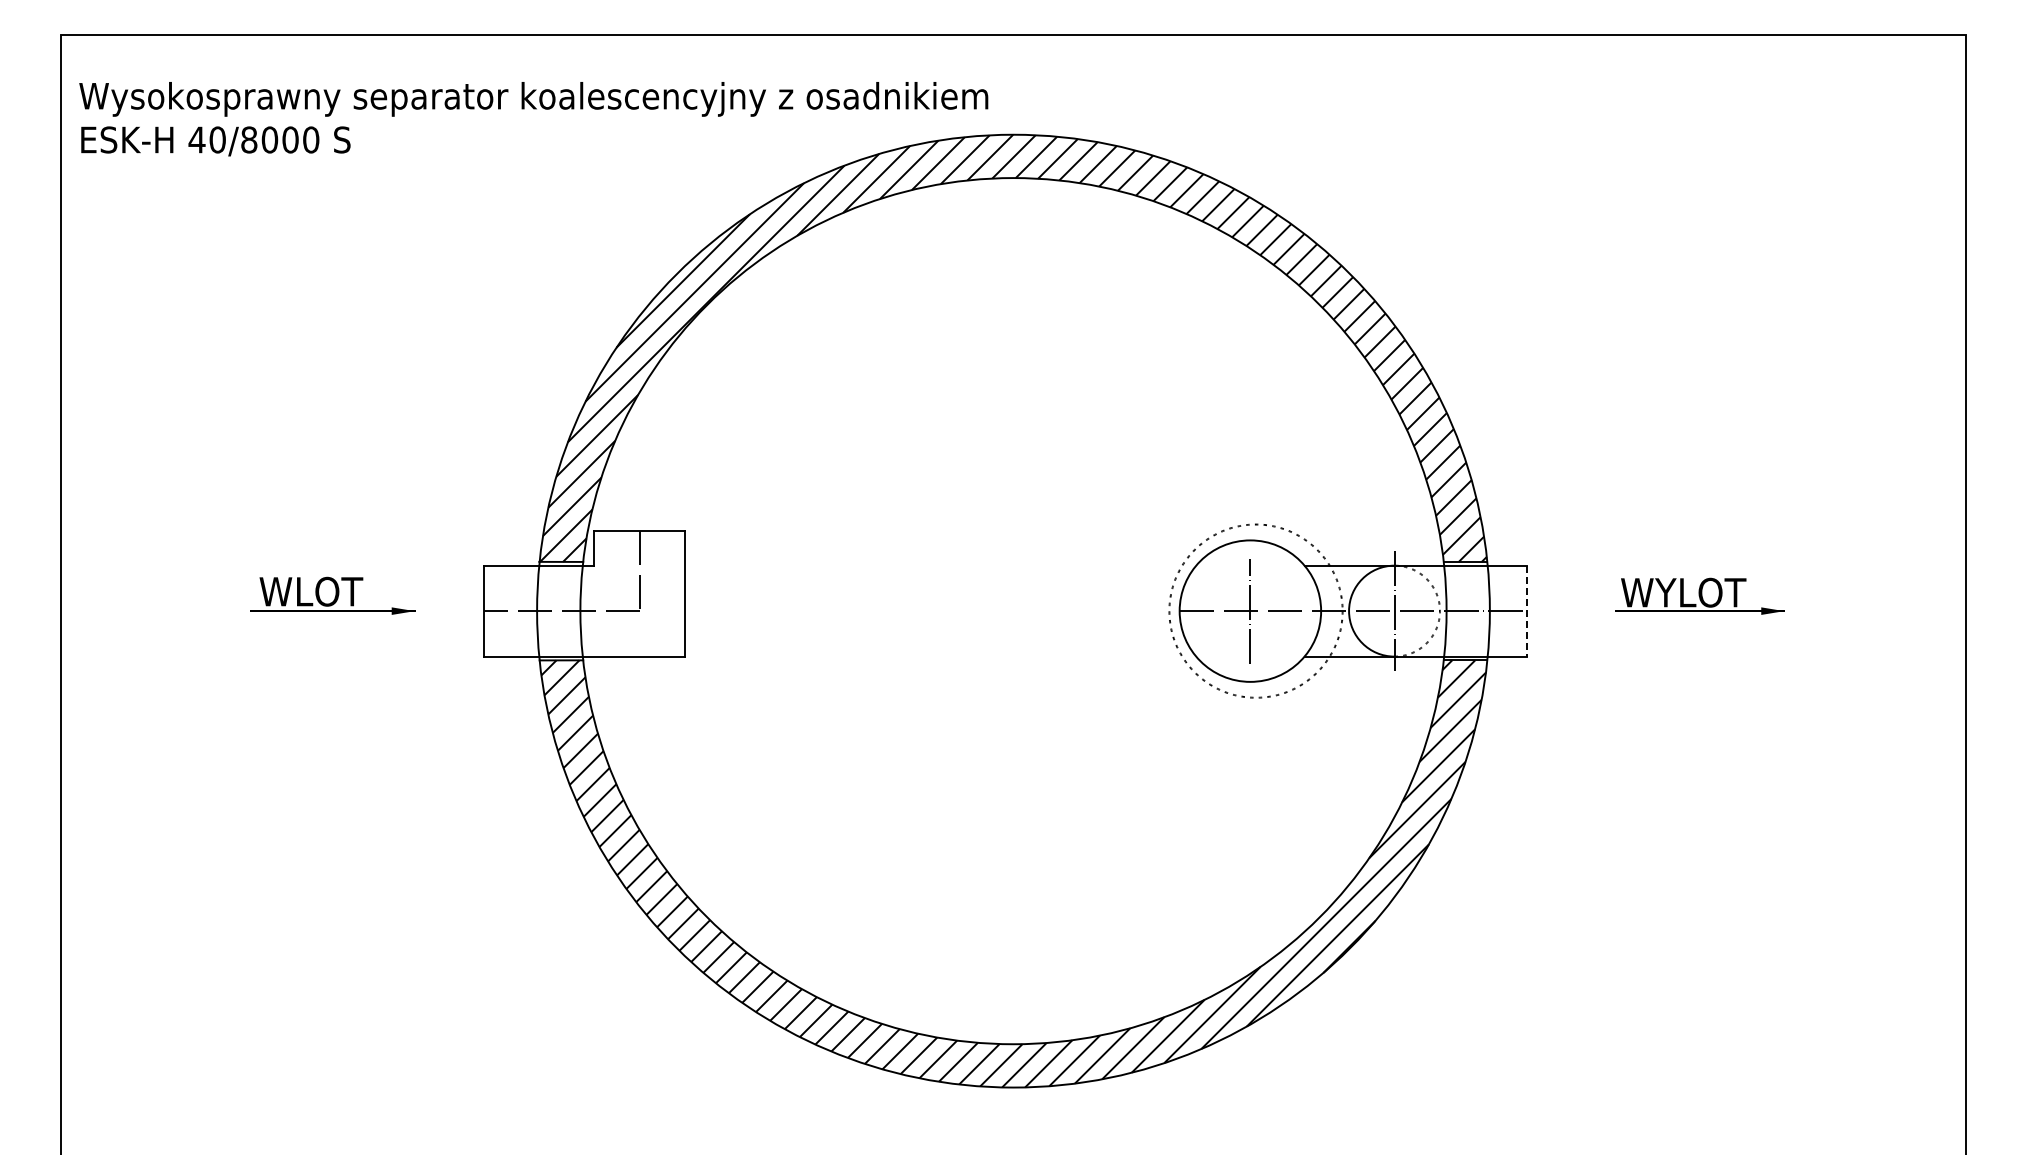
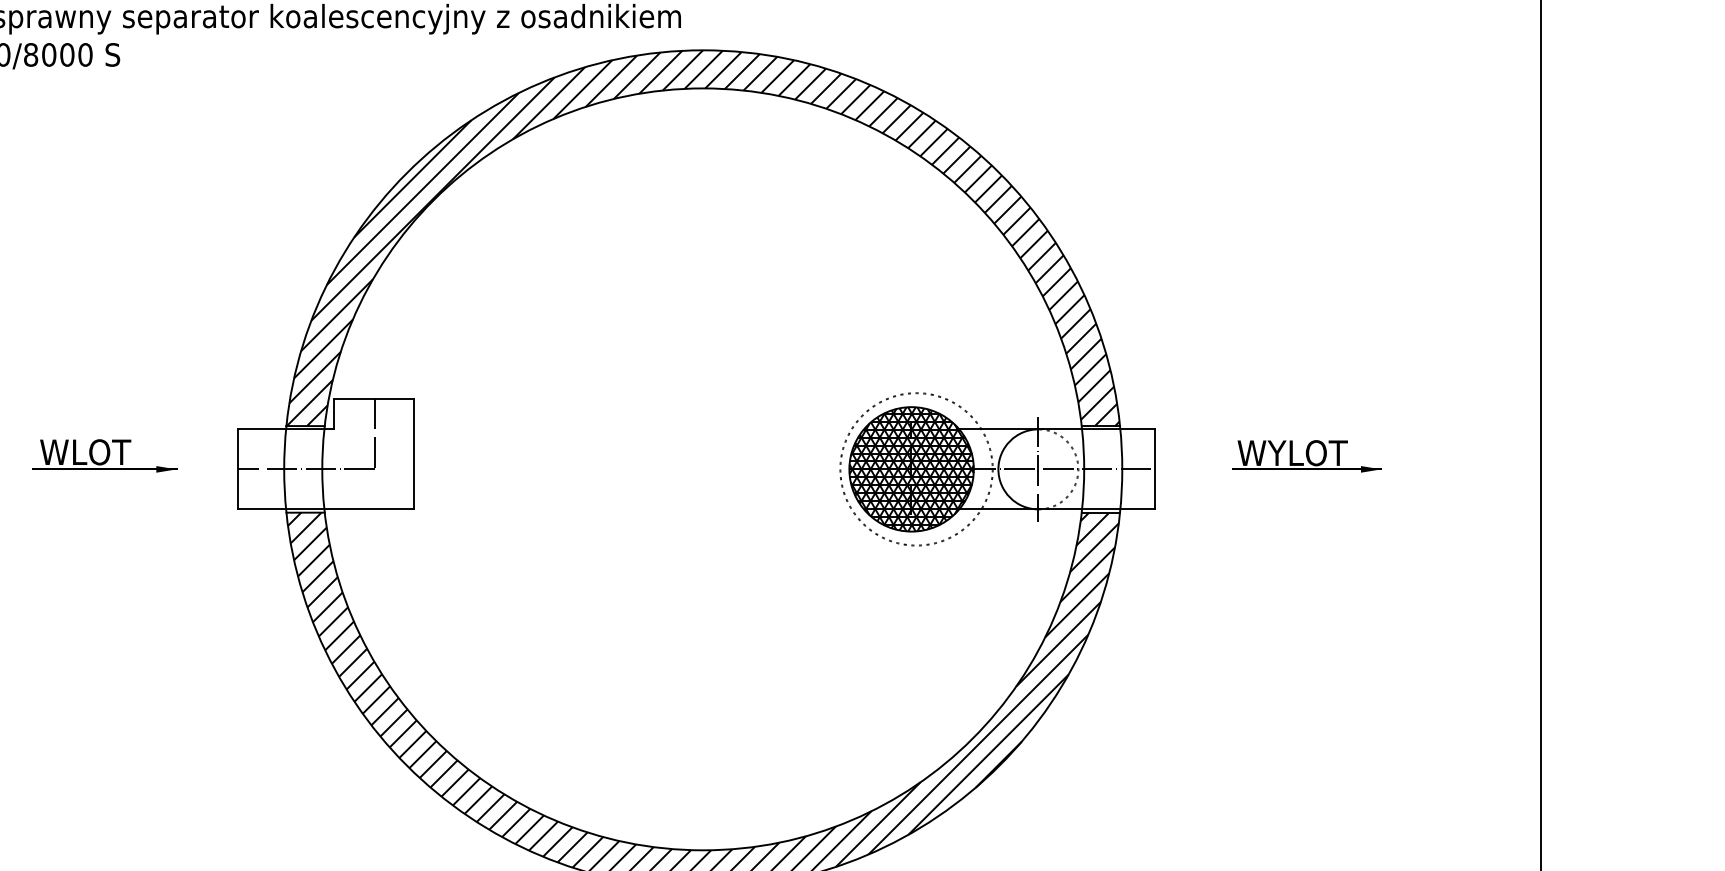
hatch: (1250, 610) -> (911, 468), added
line: (1527, 611) -> (1155, 469), dashed -> solid

